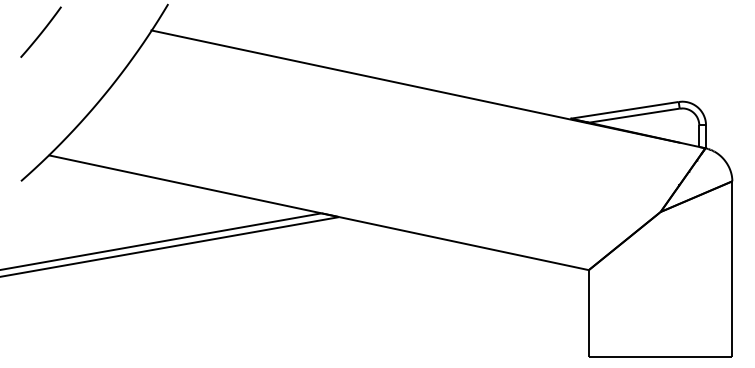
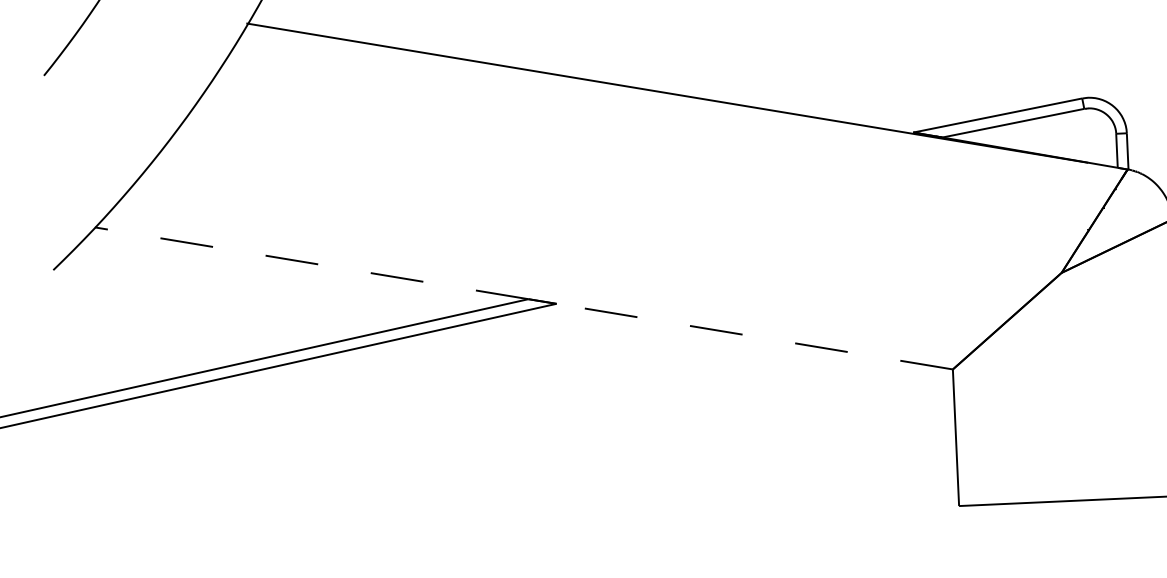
line: (185, 184) -> (312, 263), solid -> dashed
line: (464, 243) -> (755, 336), solid -> dashed

